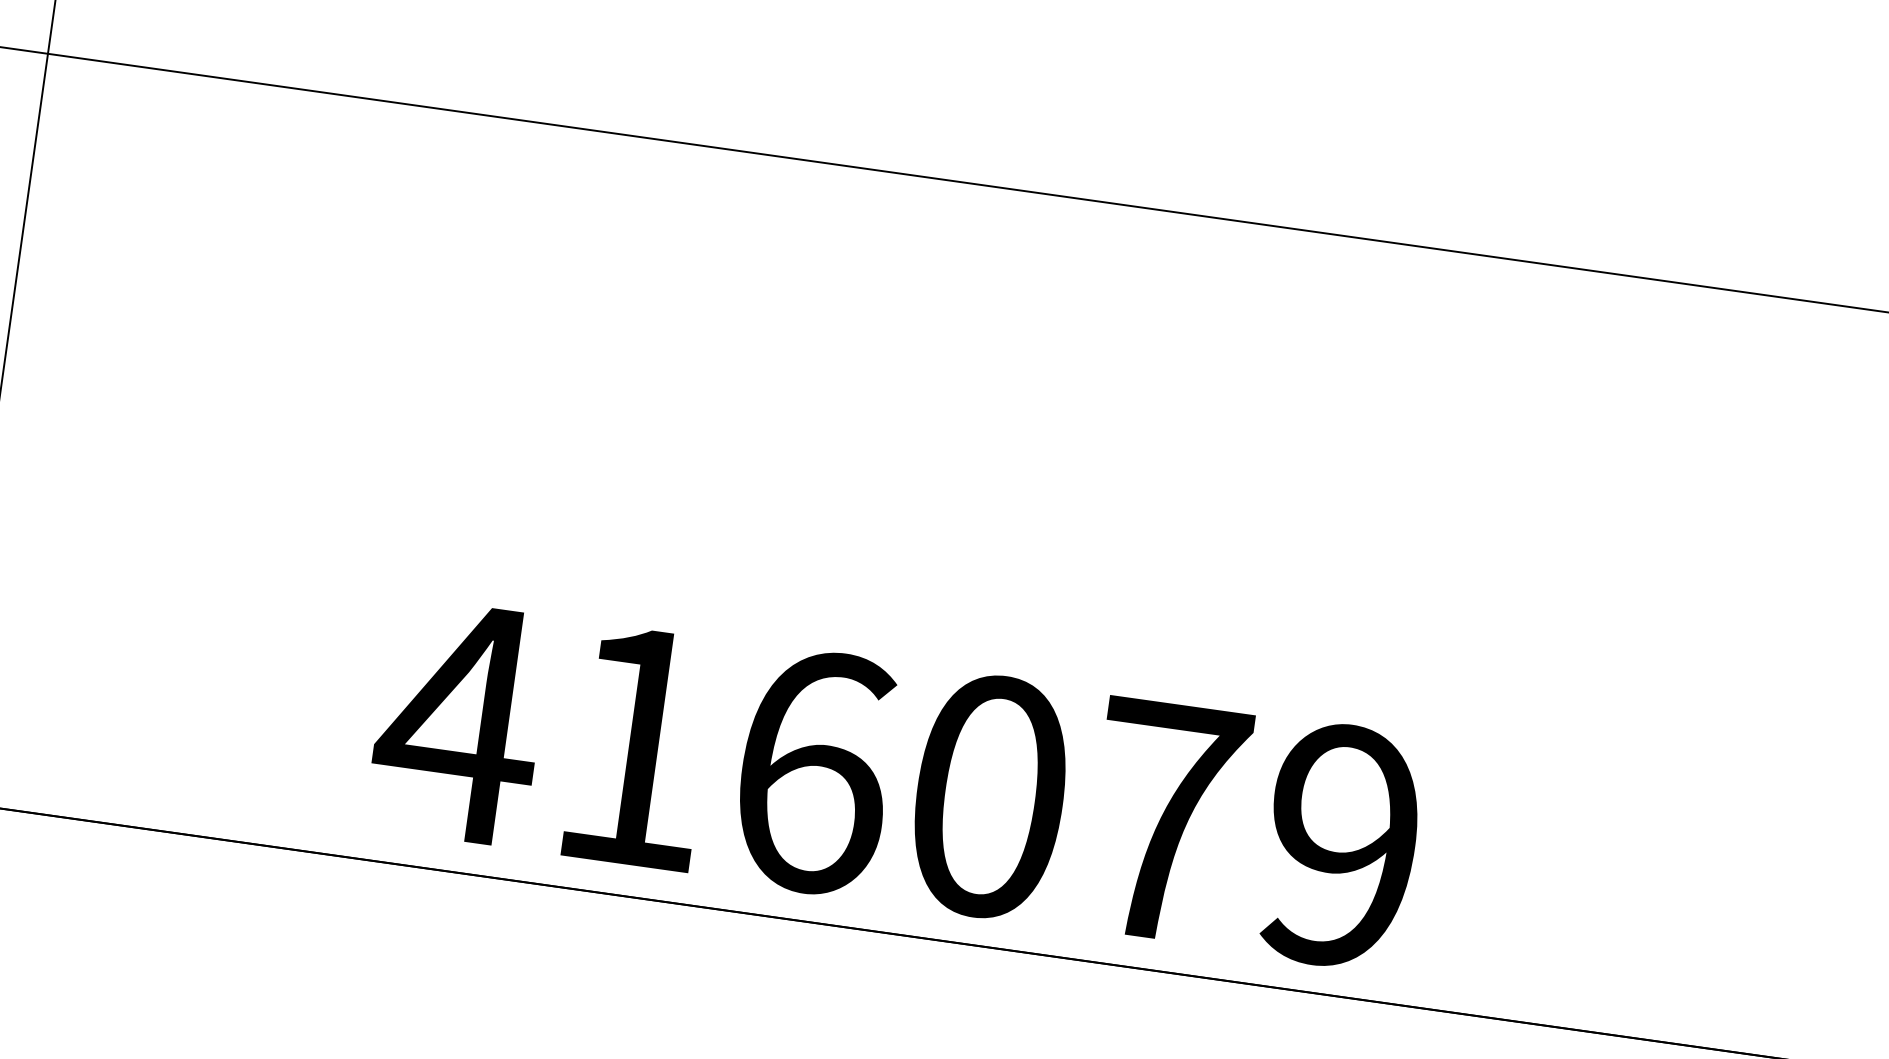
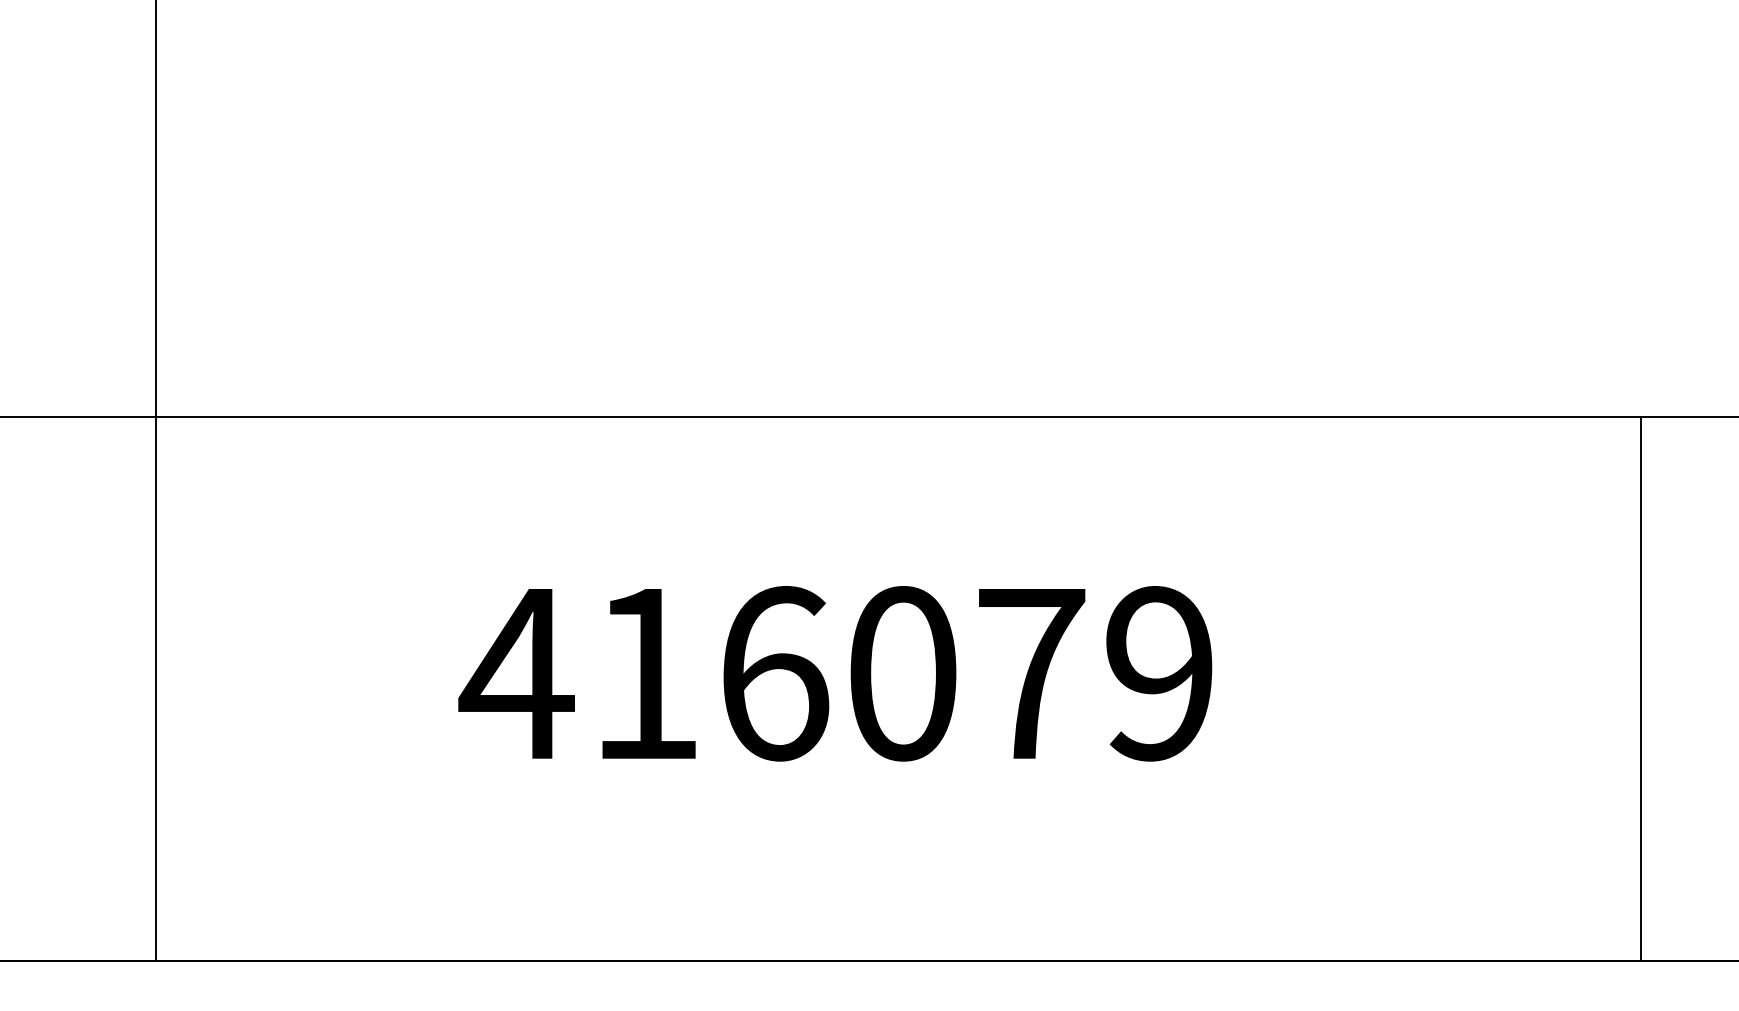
text: (896, 783) -> (835, 673), moved

